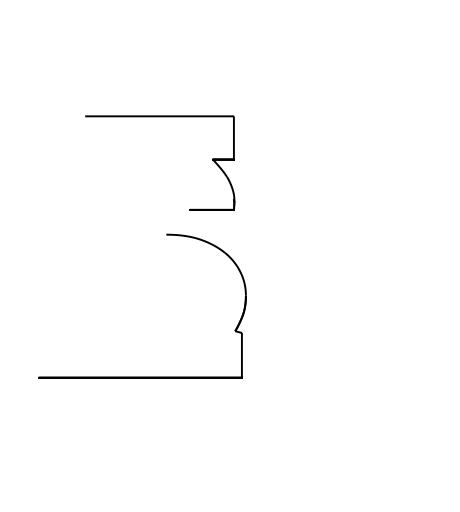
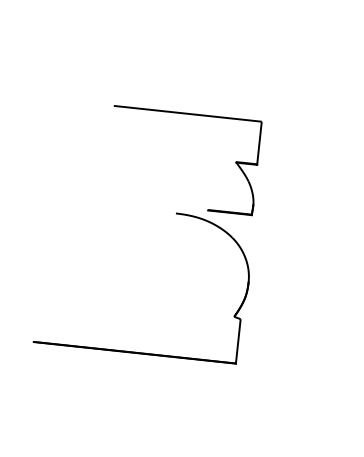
part: (160, 117) -> (188, 115), moved

